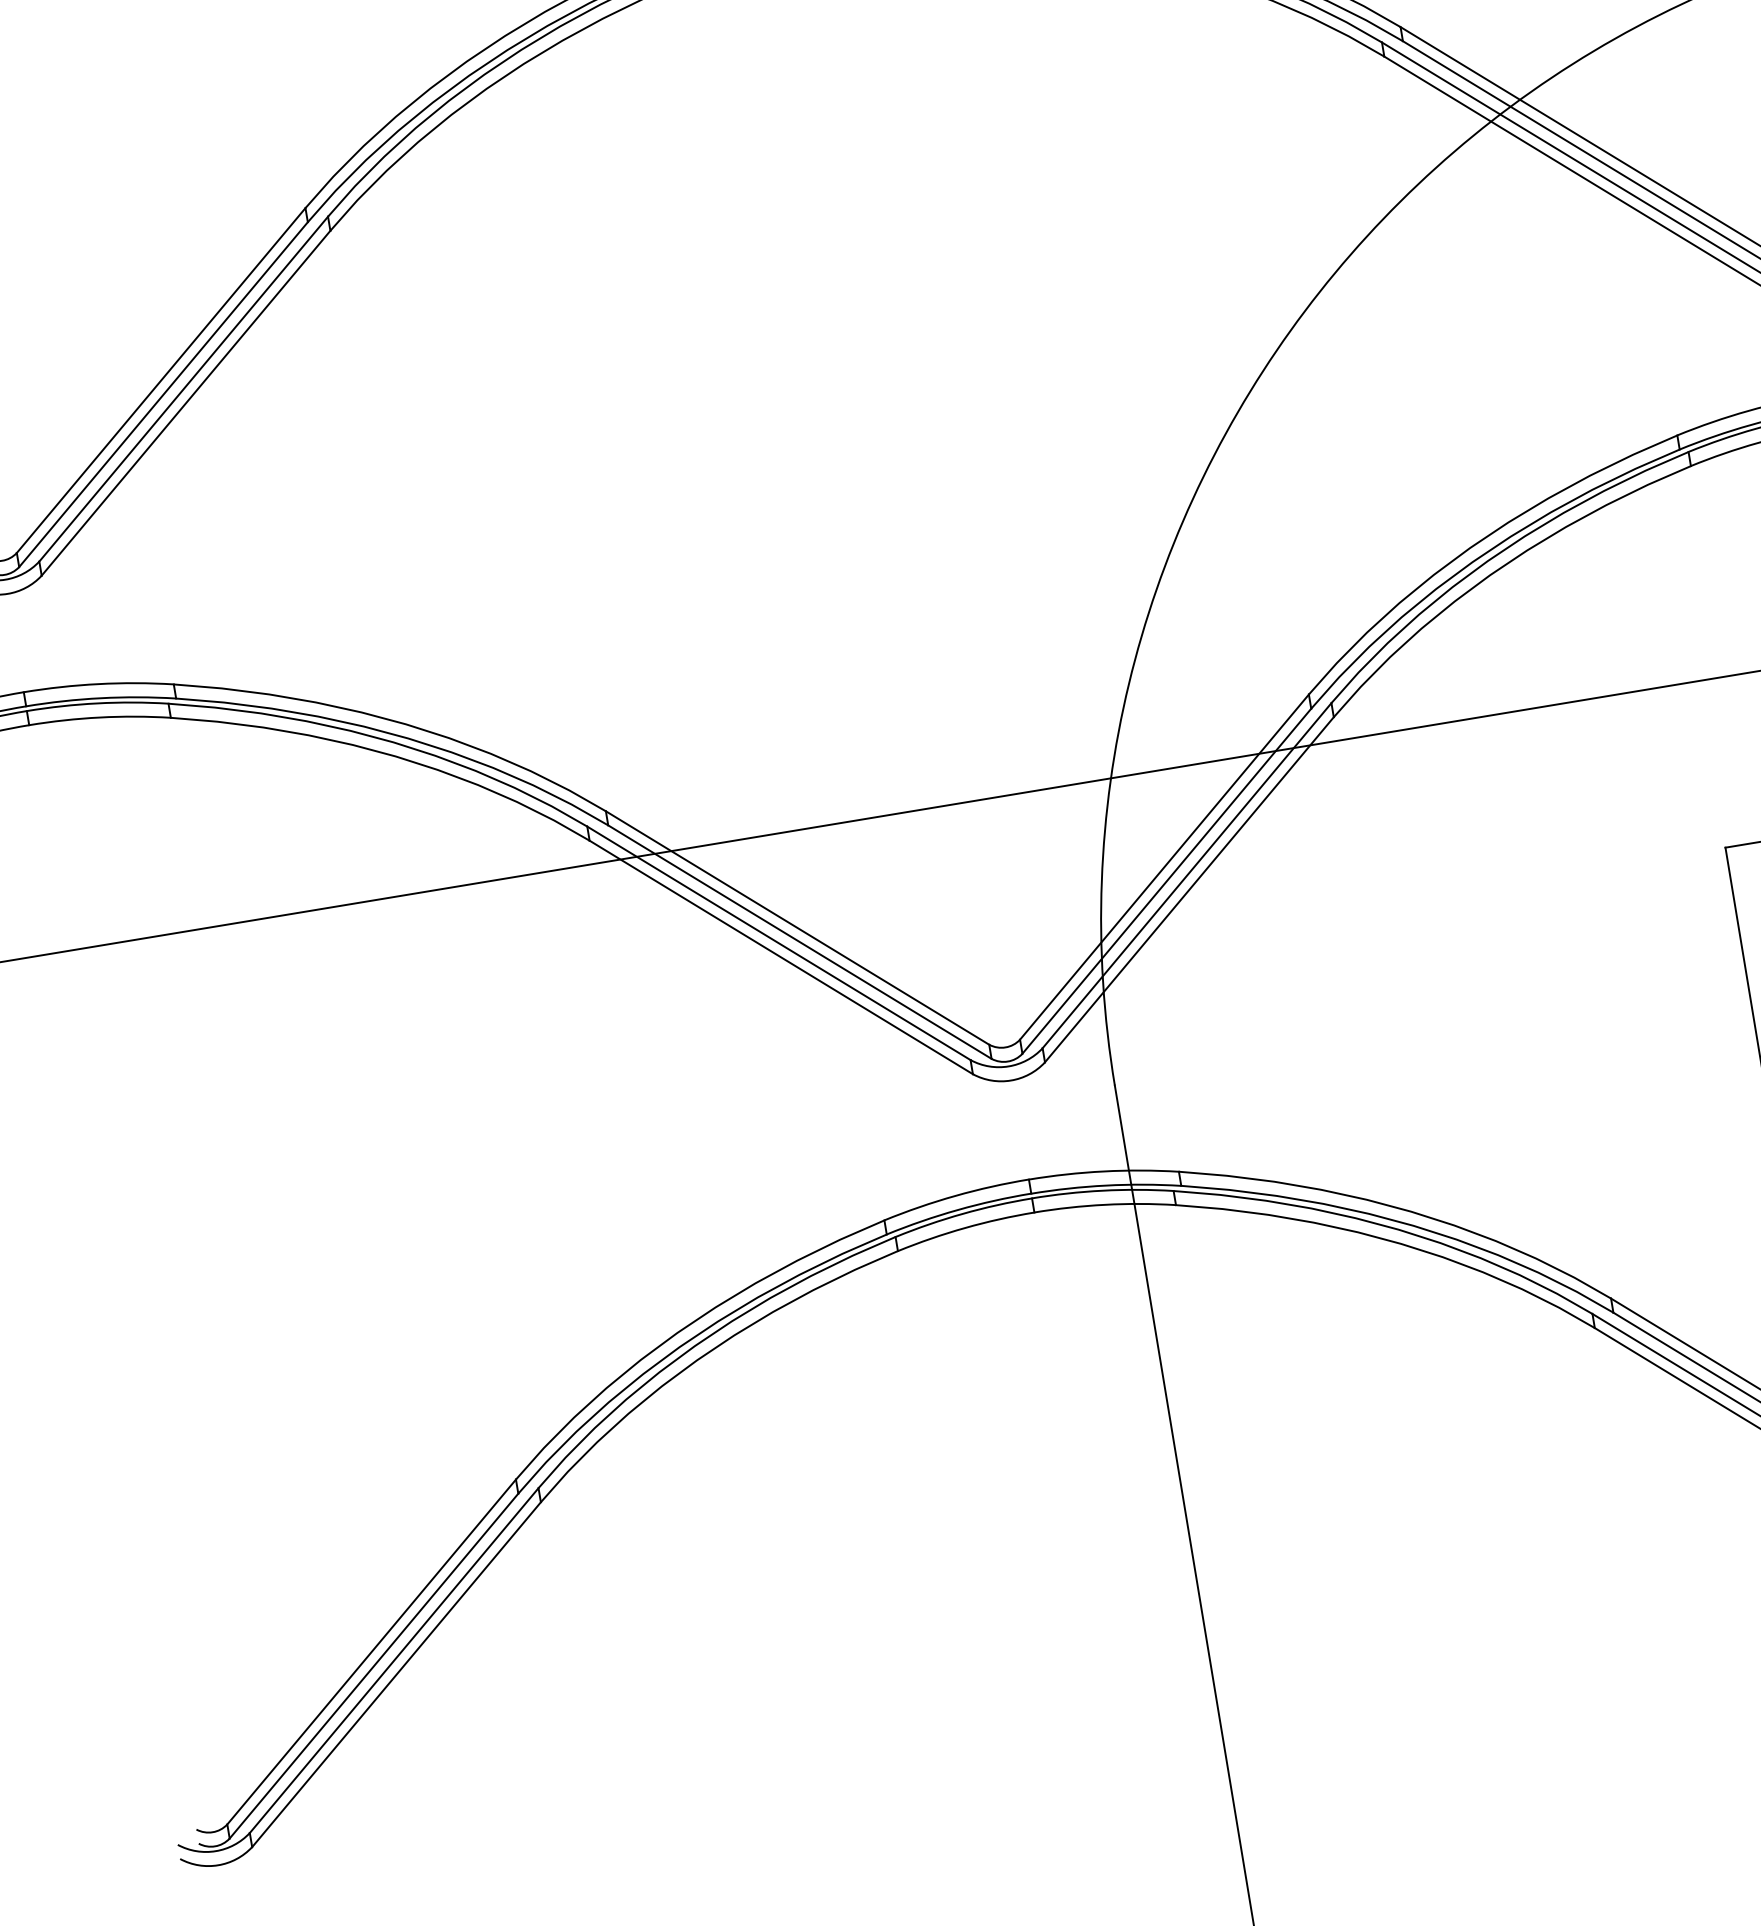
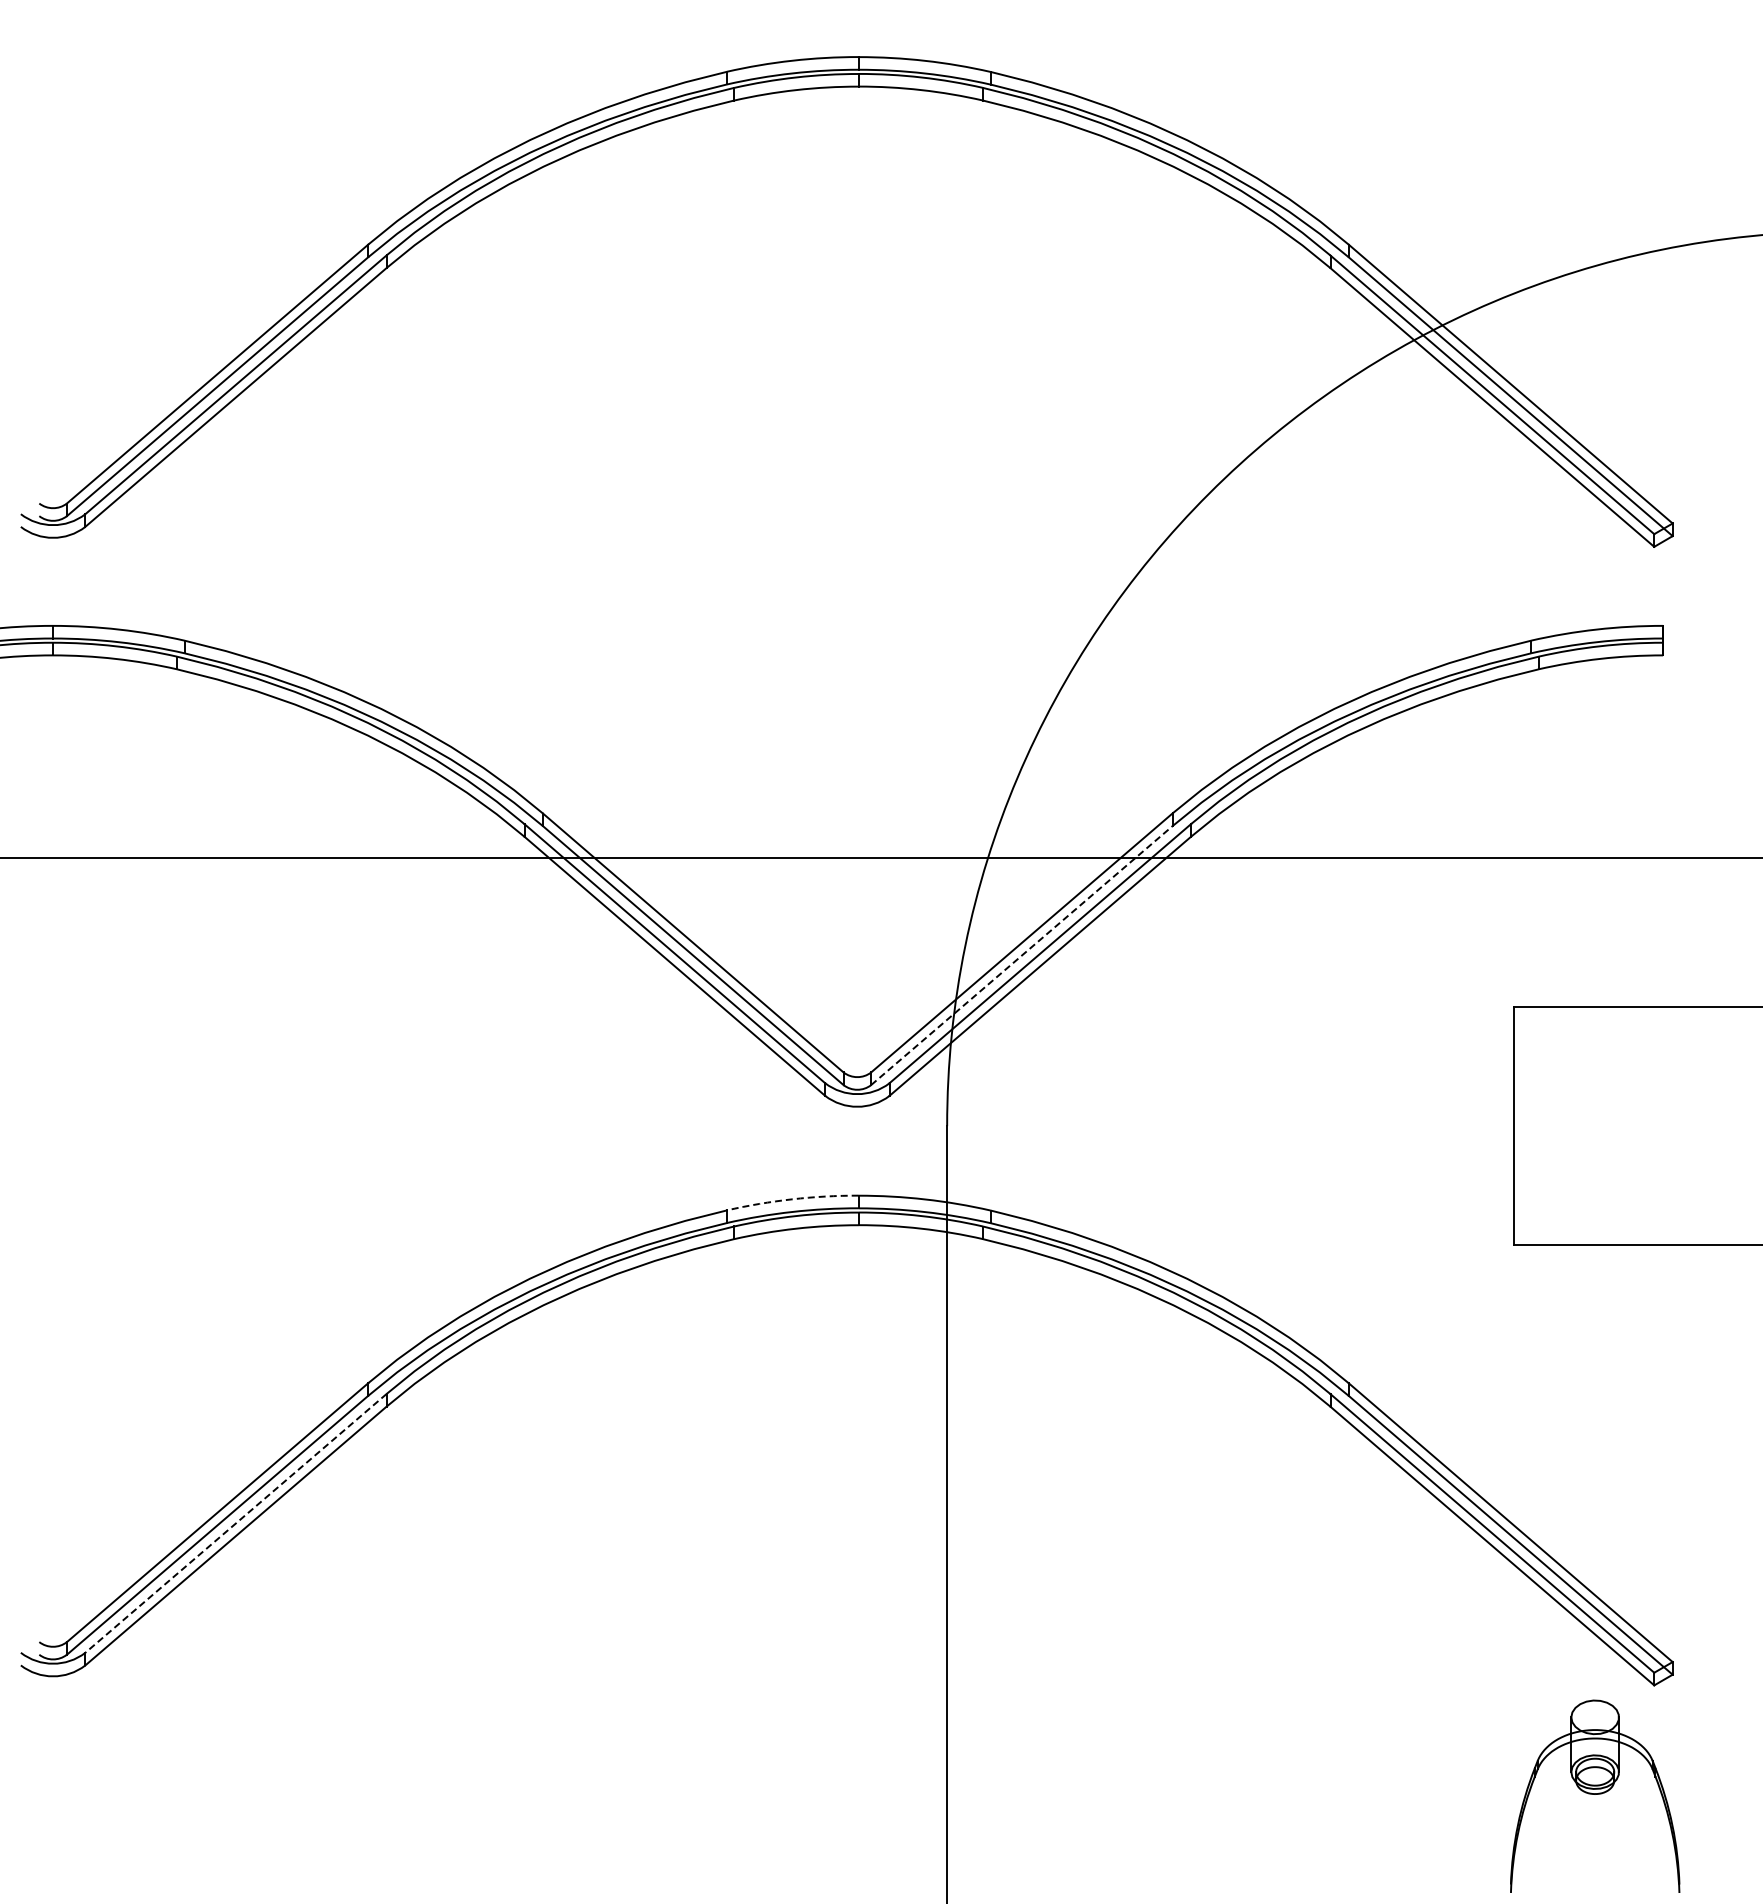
line: (1166, 881) -> (1021, 955), solid -> dashed
arc: (955, 1196) -> (792, 1199), solid -> dashed
line: (394, 1660) -> (236, 1523), solid -> dashed

